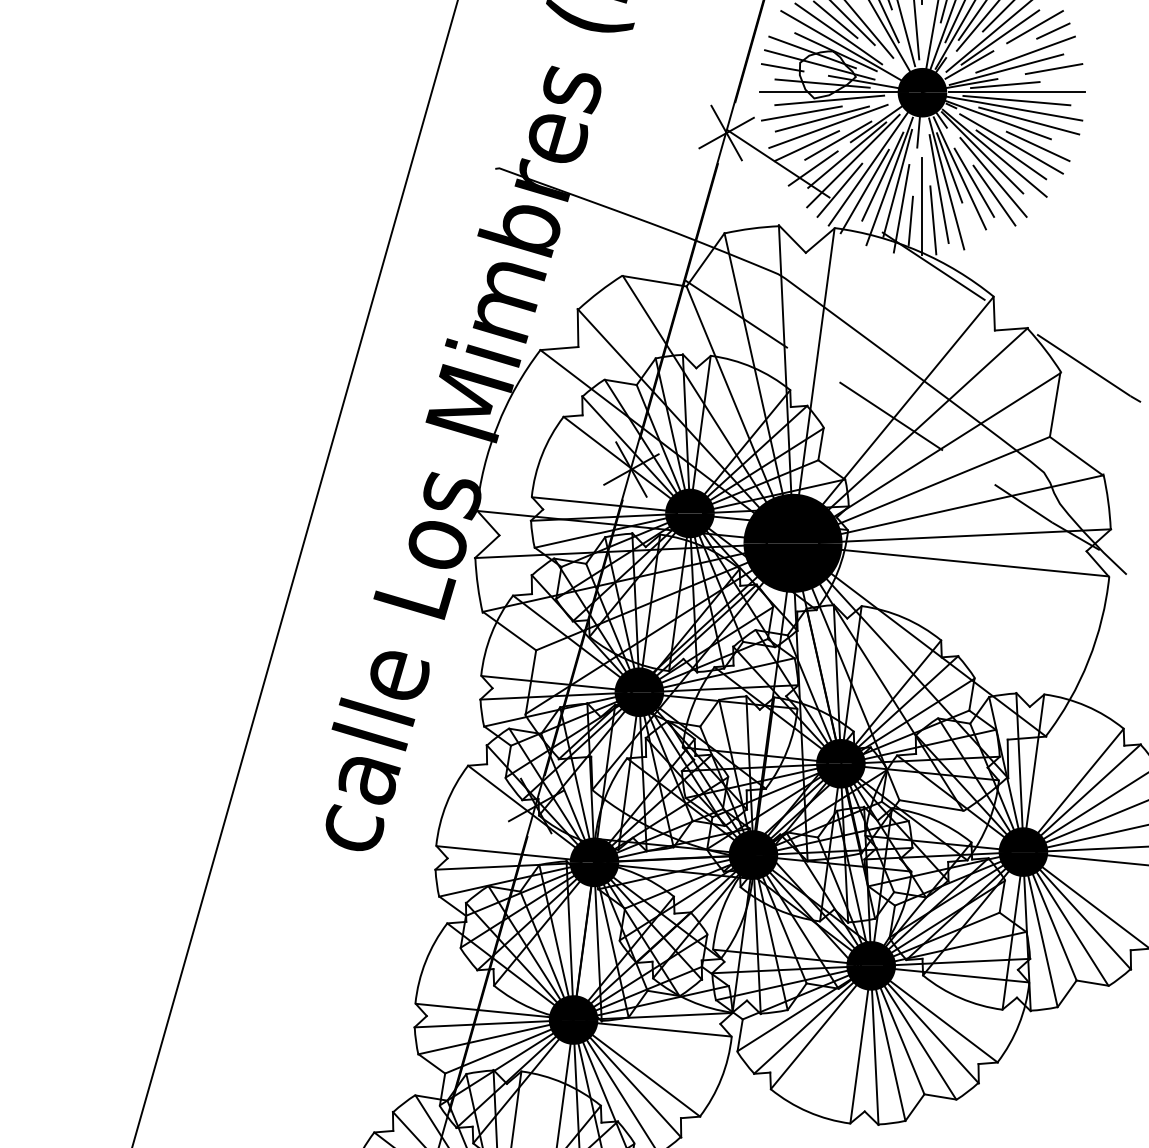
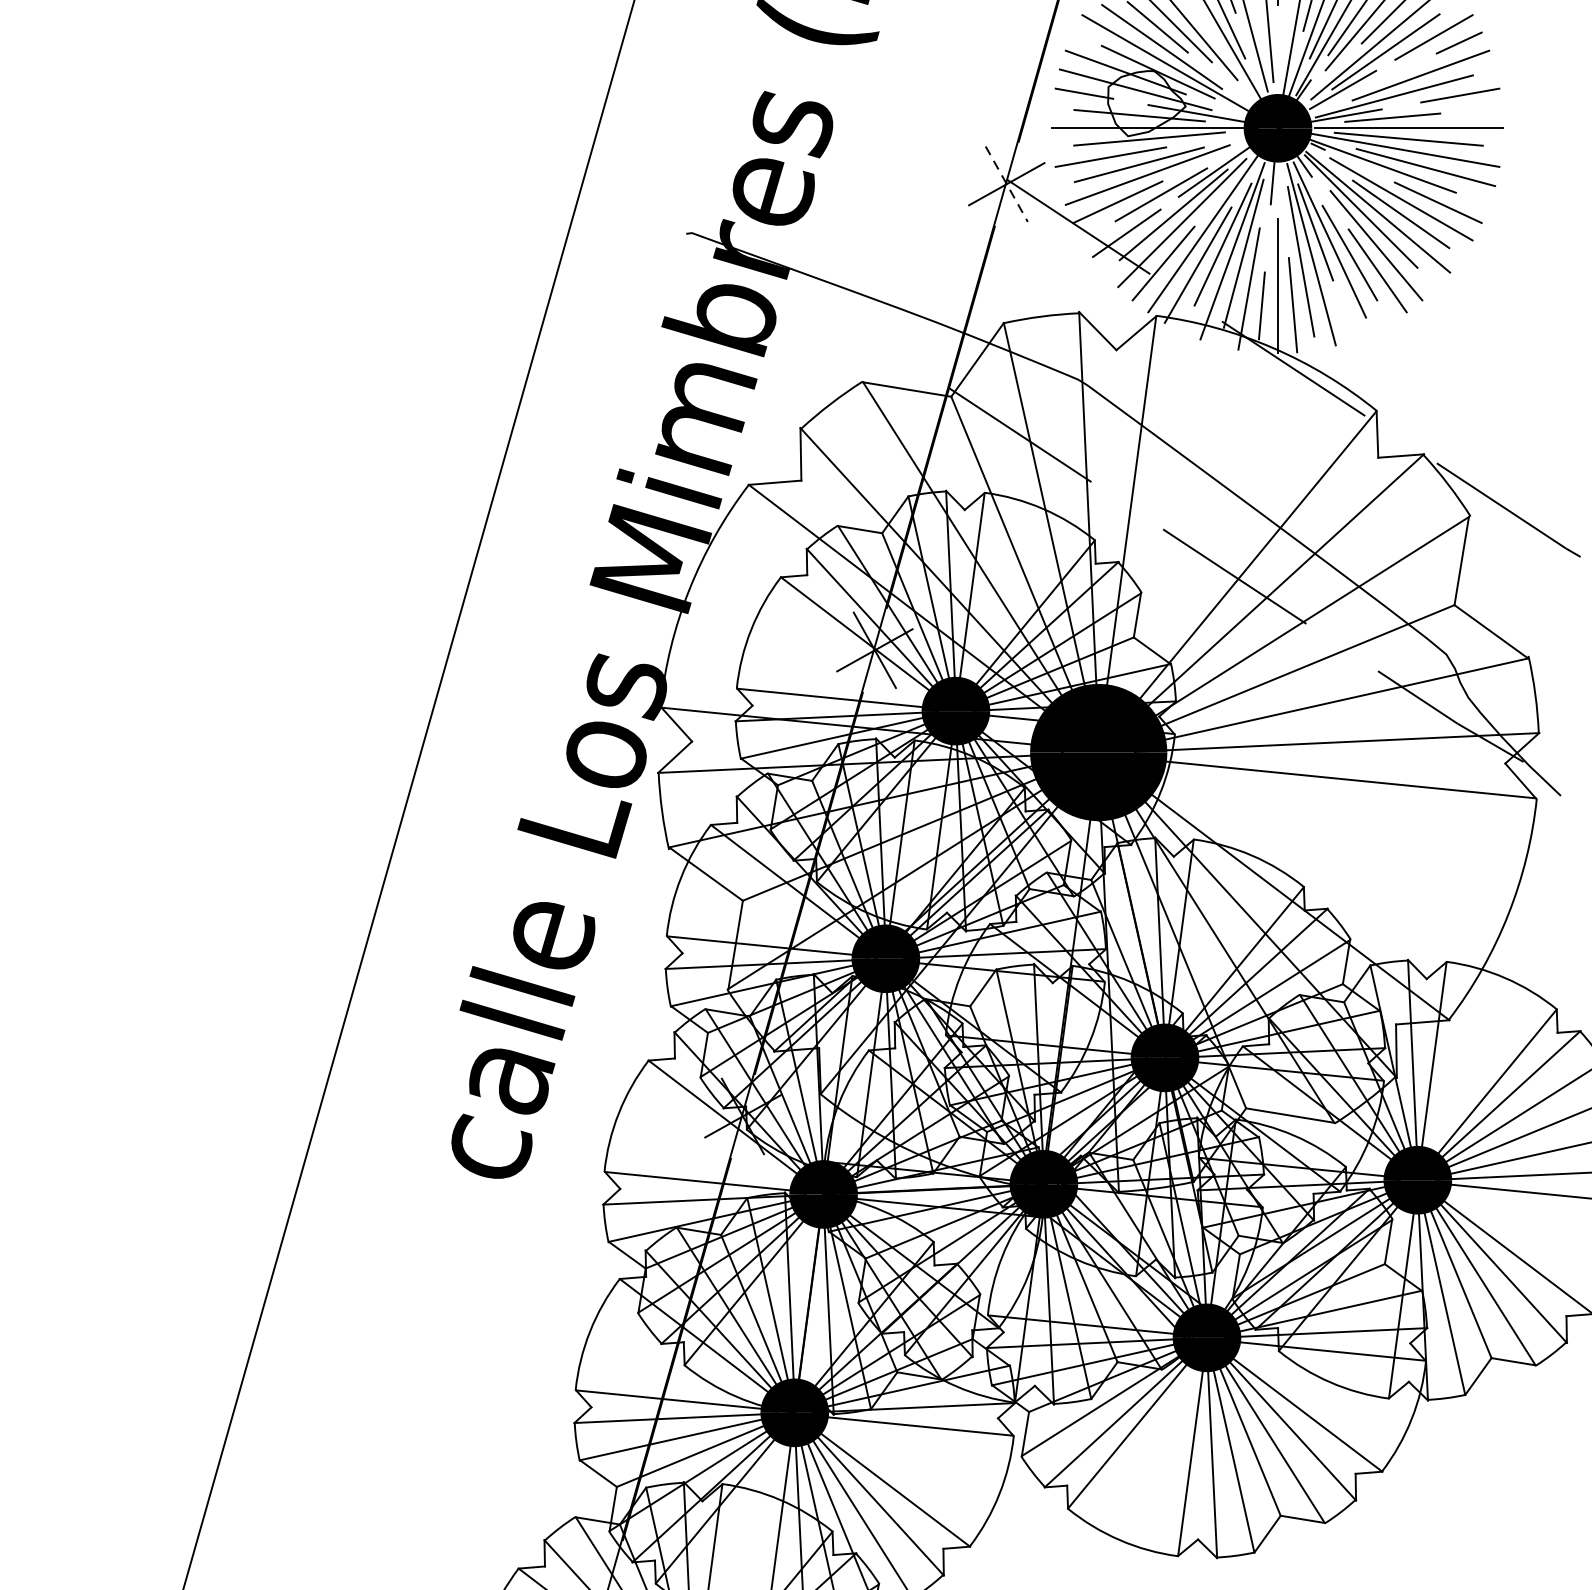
line: (726, 133) -> (1006, 184), solid -> dashed

